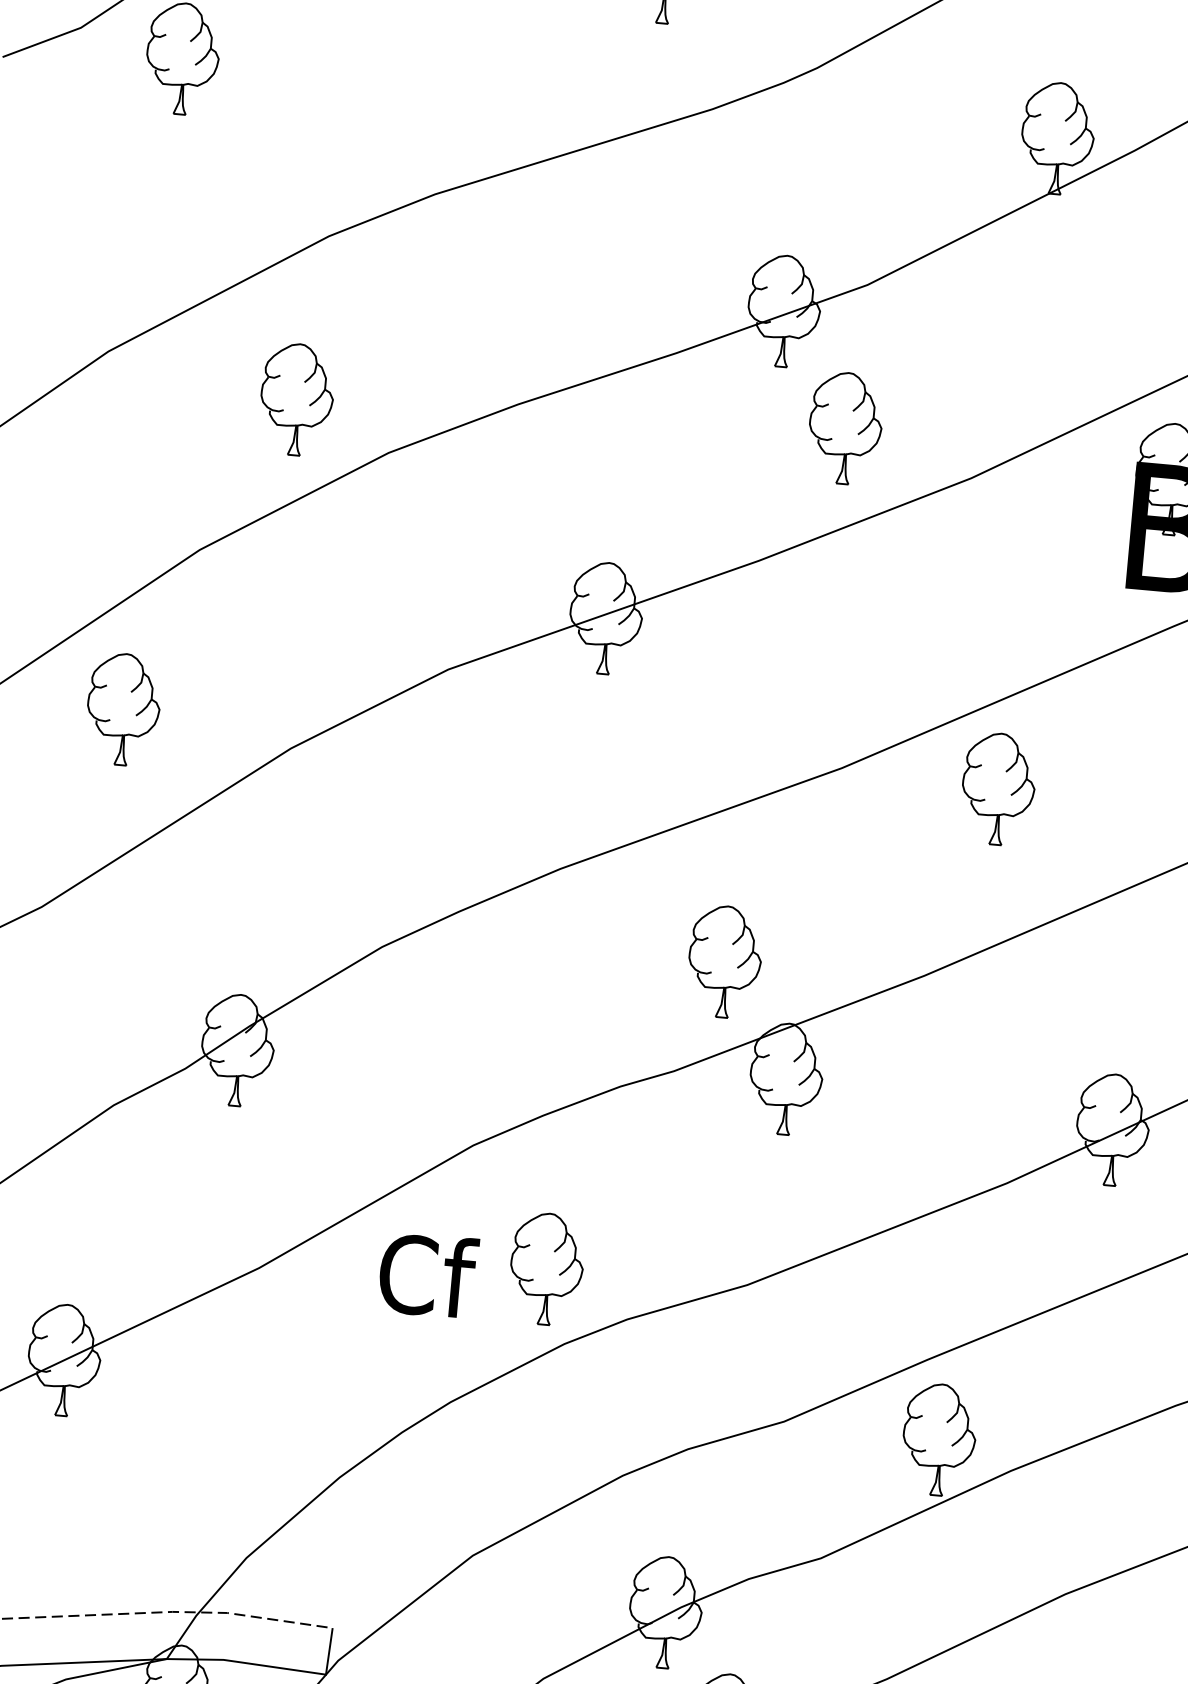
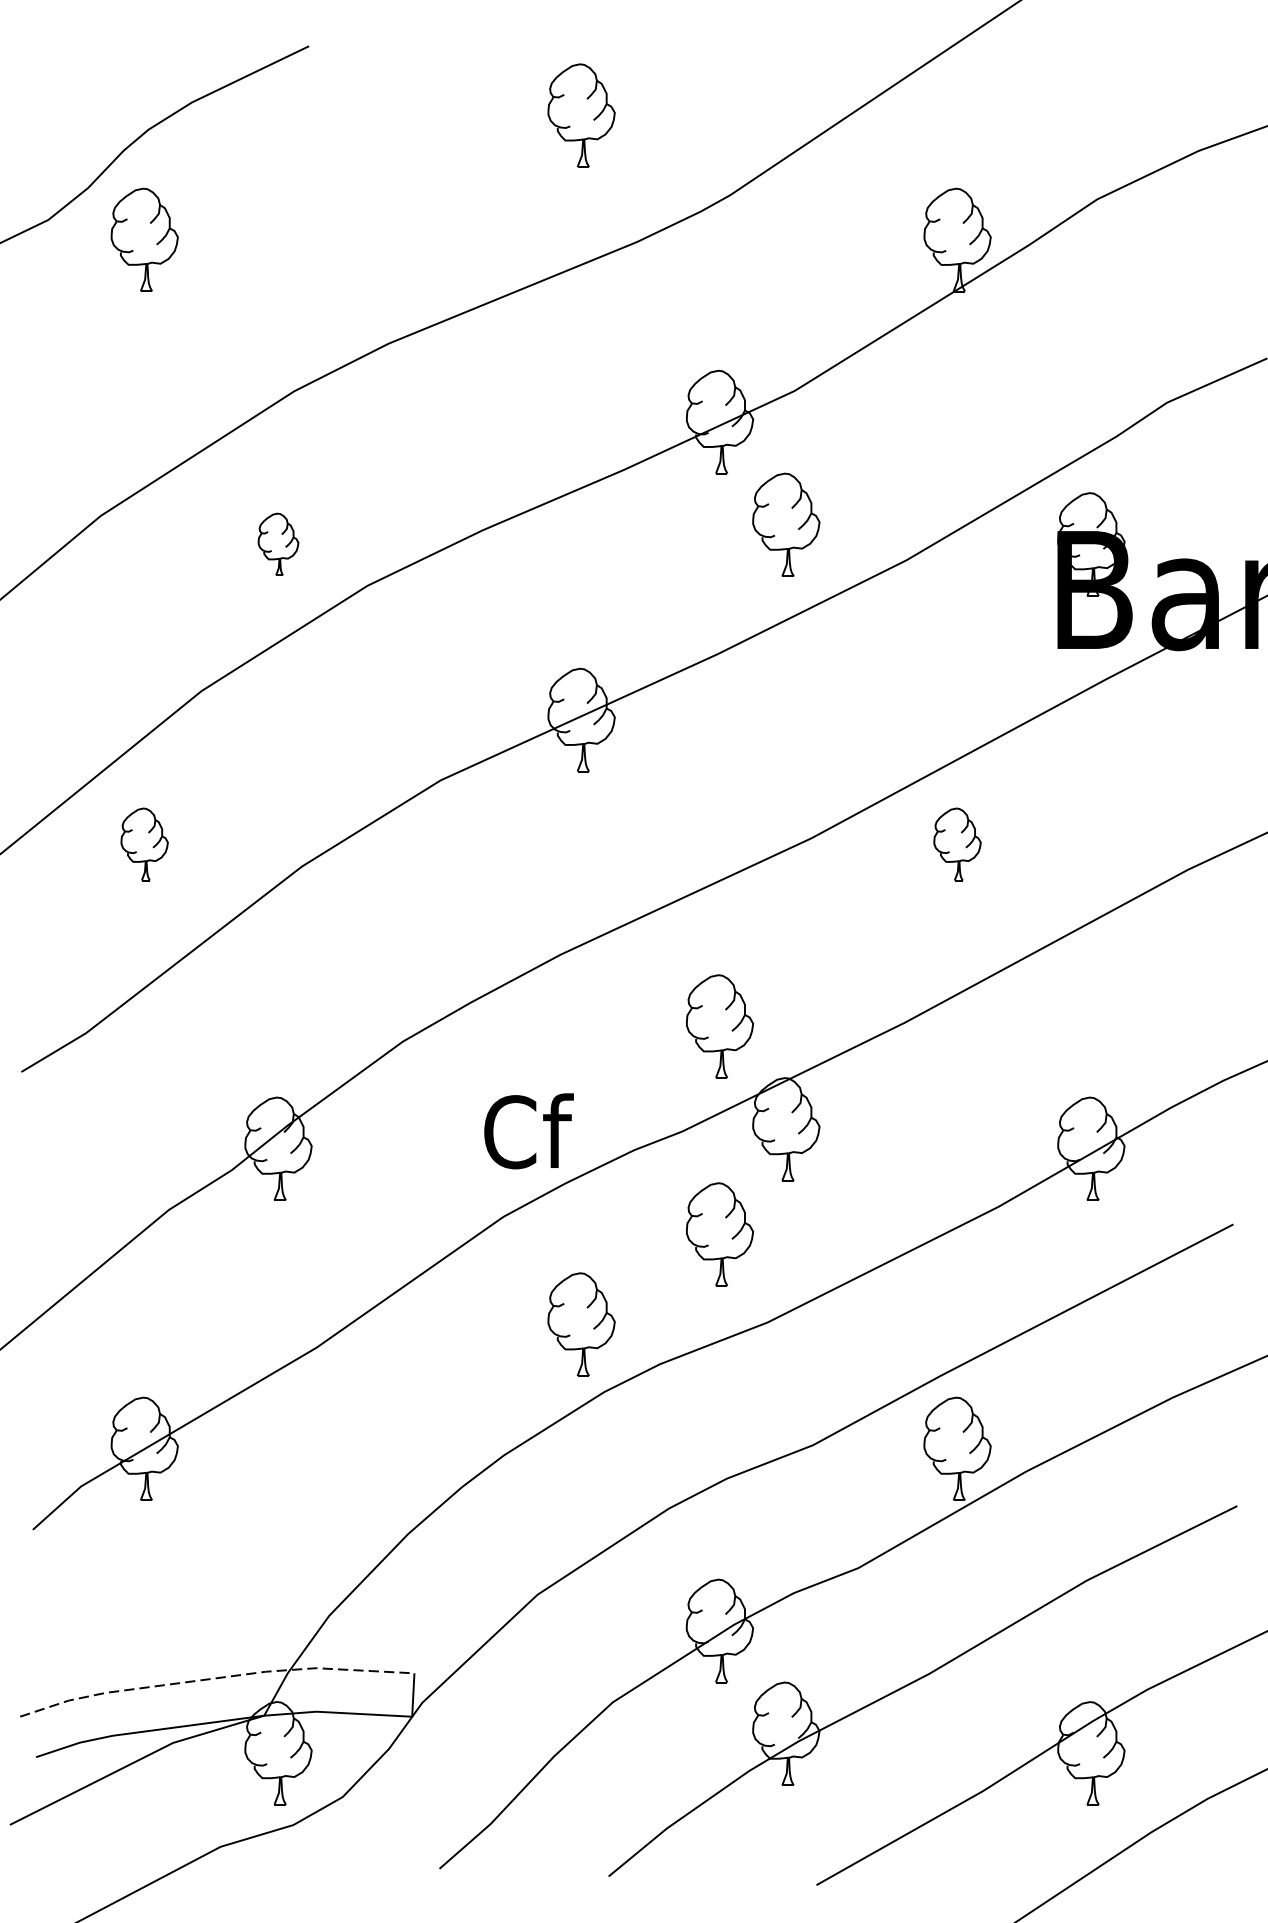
part: (296, 399) -> (278, 544), size x0.6
part: (123, 709) -> (144, 844), size x0.7
part: (998, 789) -> (957, 844), size x0.7
part: (704, 1185) -> (719, 1234), added
text: (427, 1275) -> (528, 1131), moved

